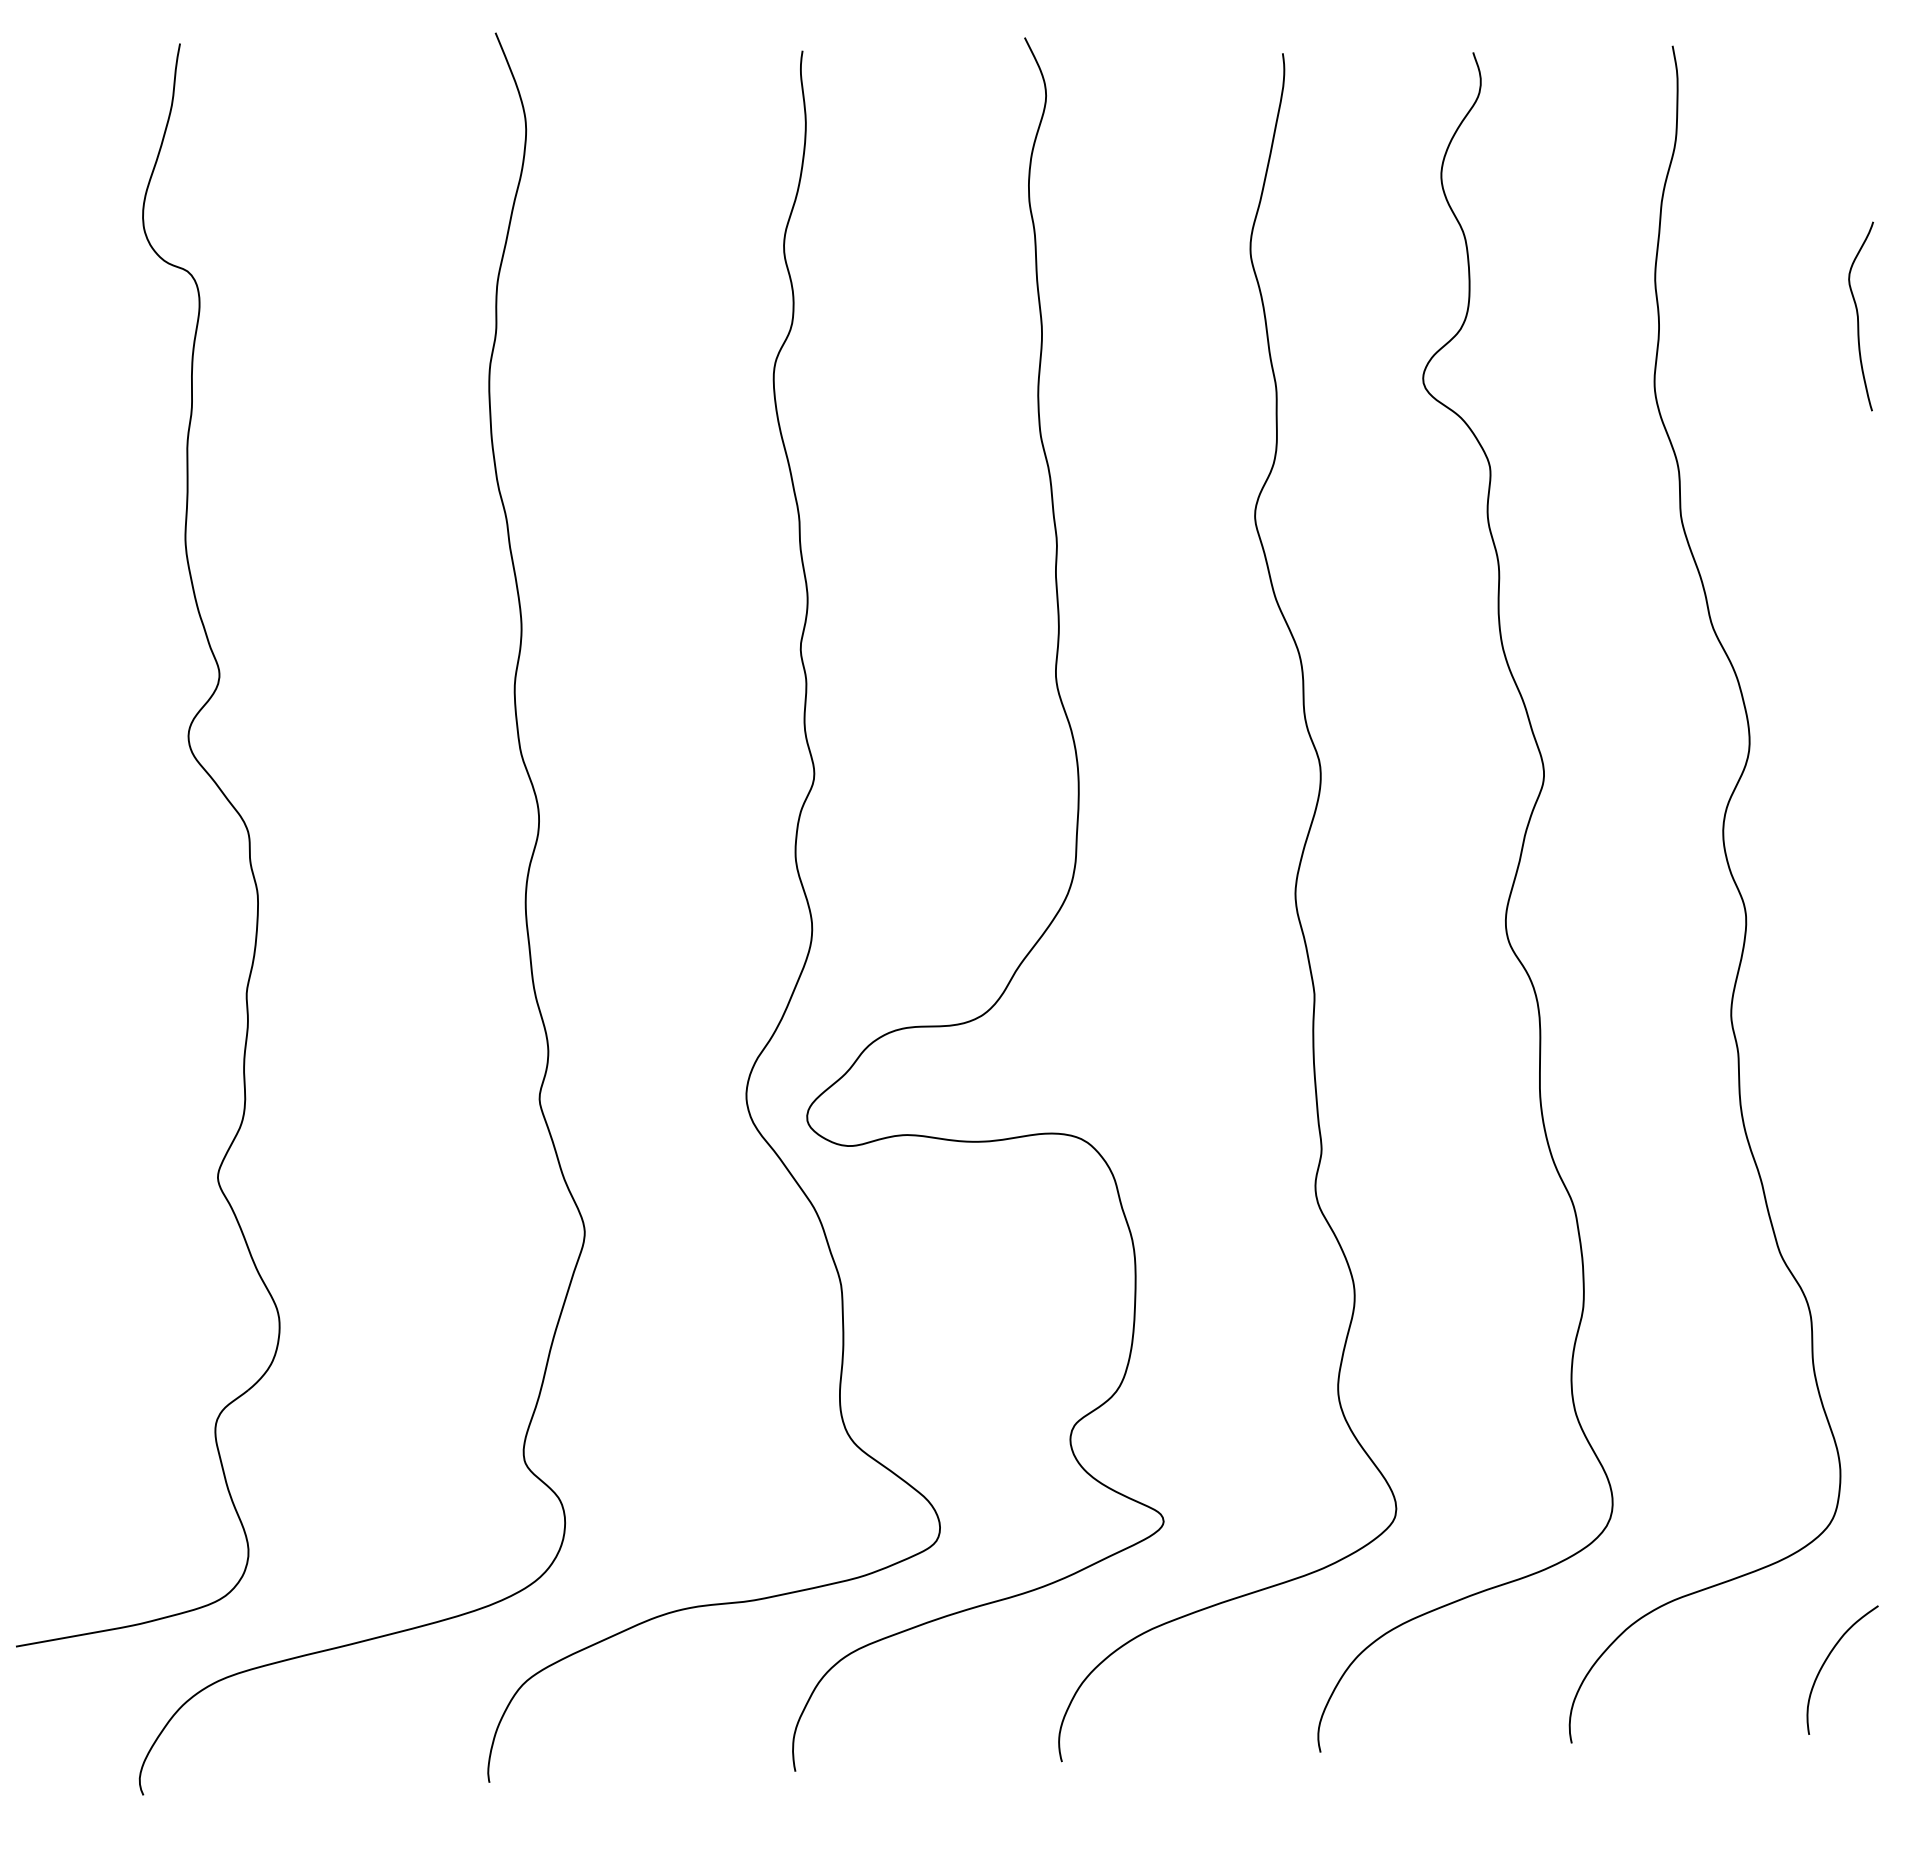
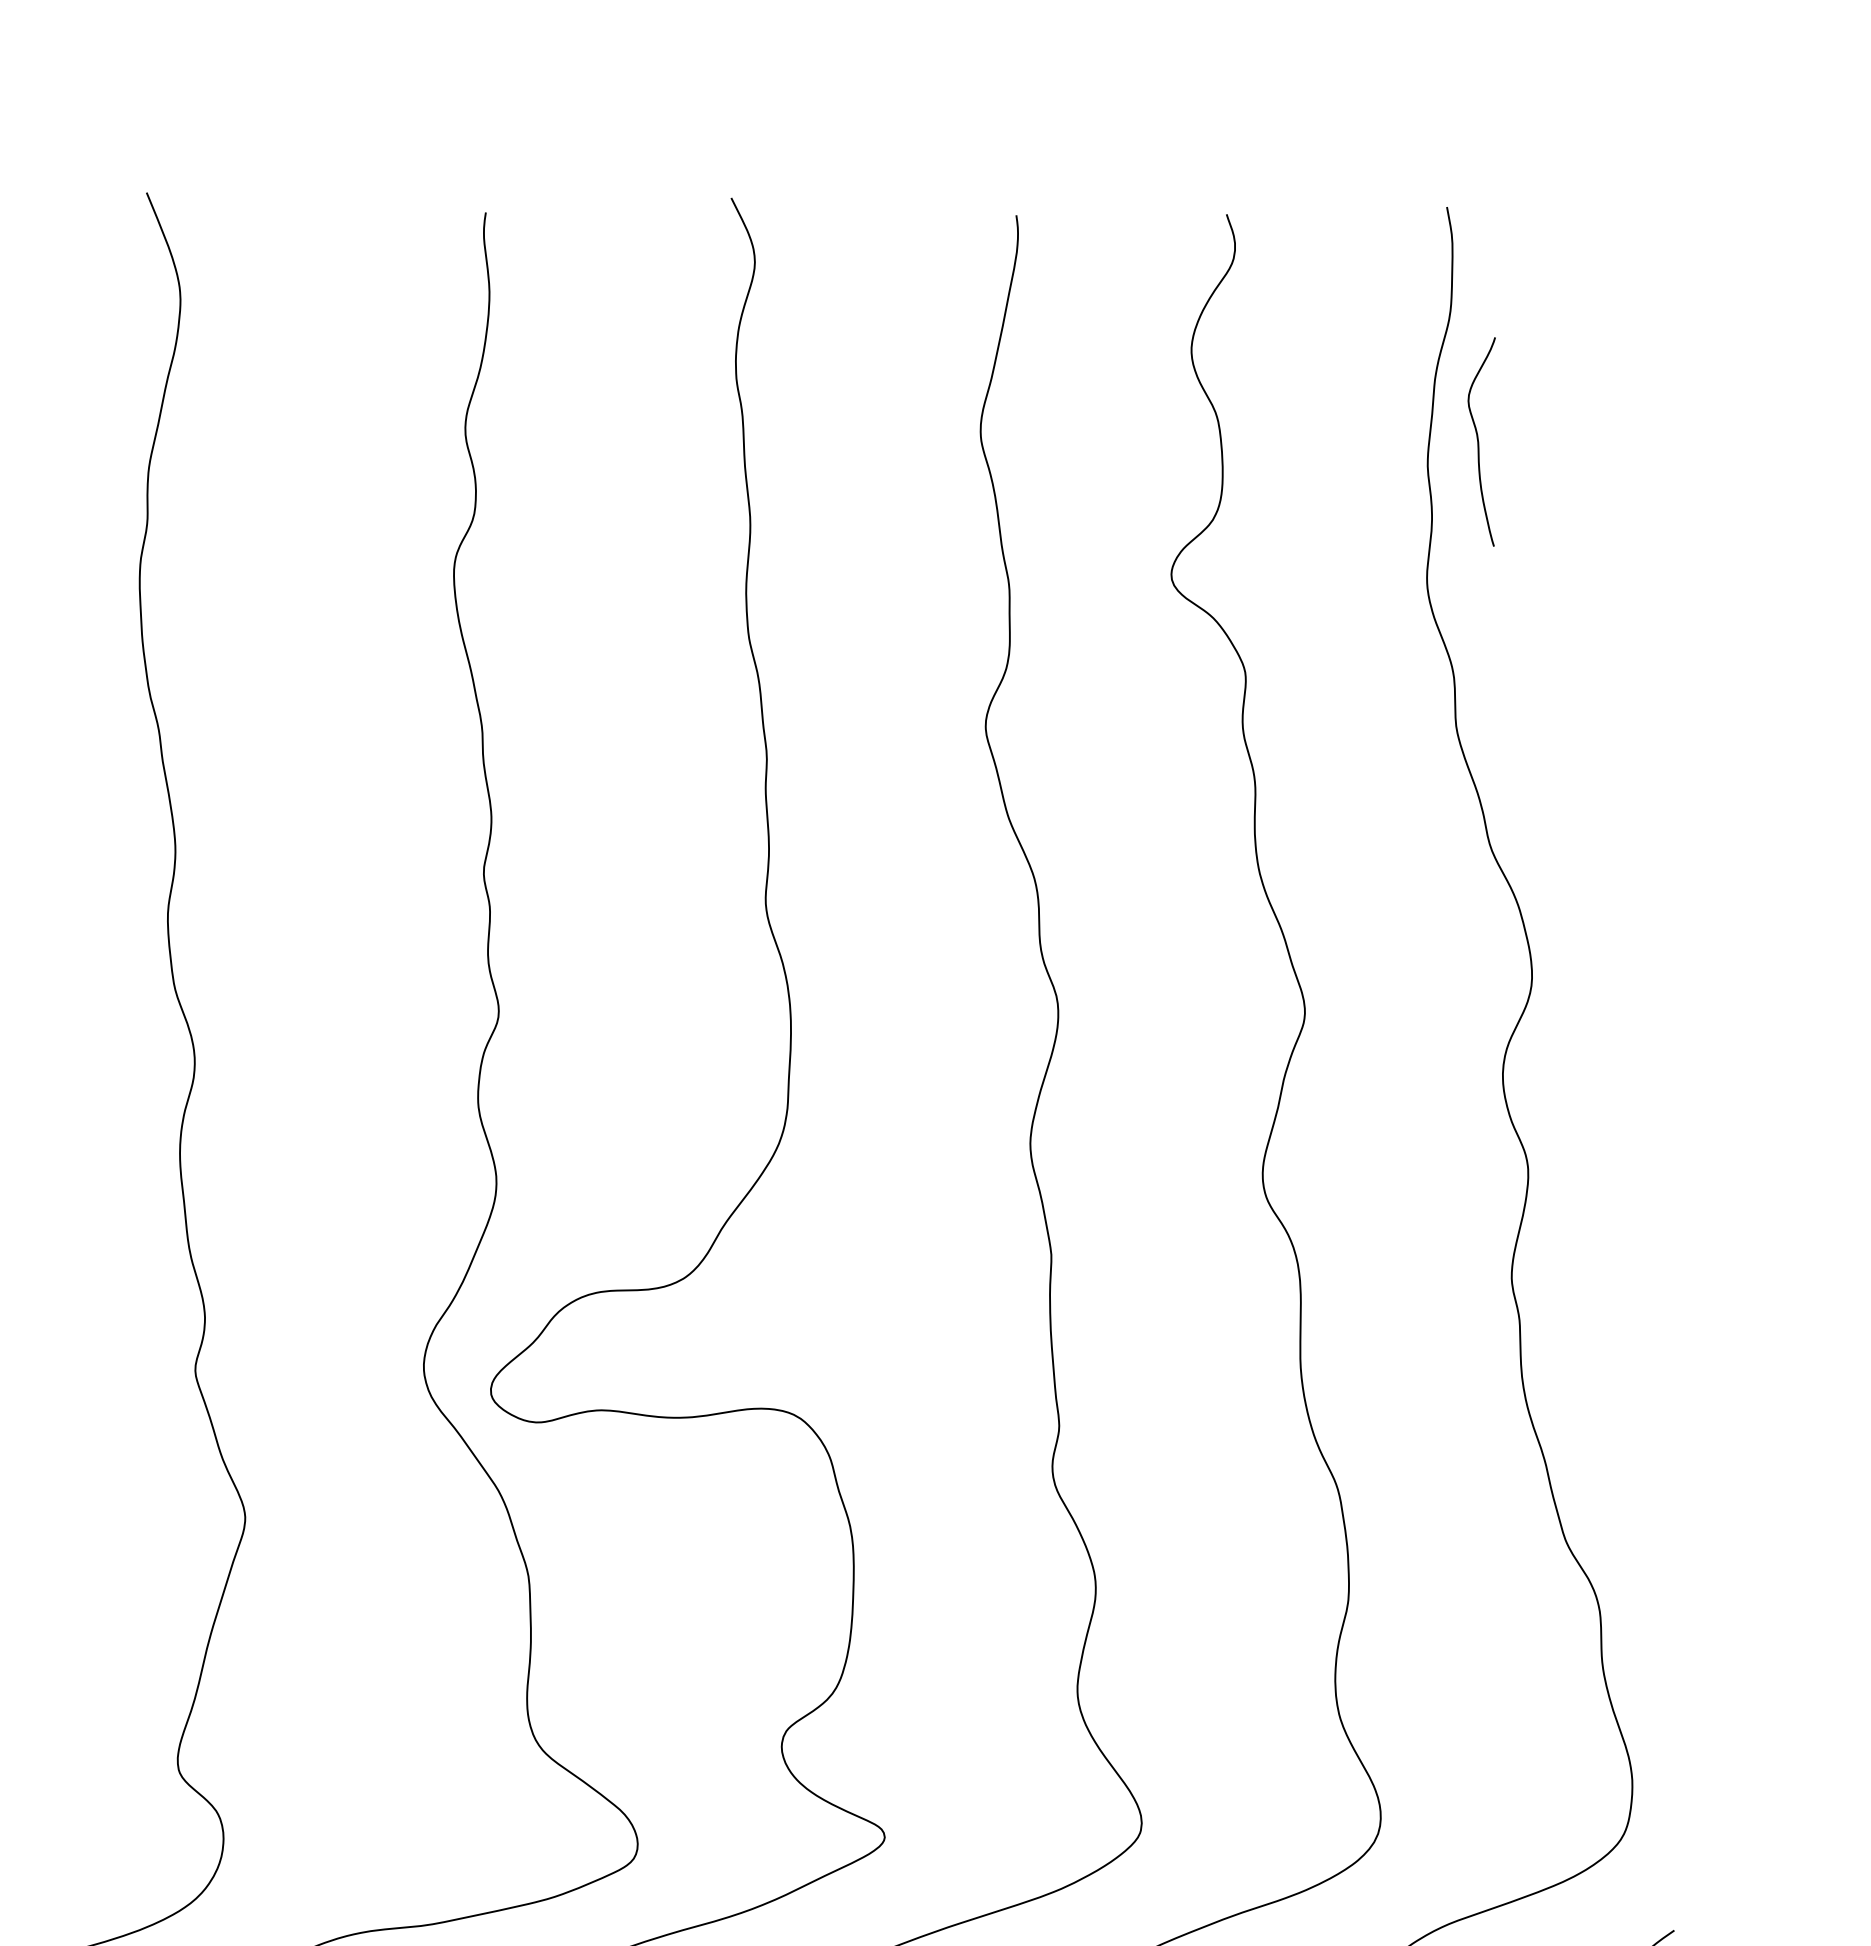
curve: (1858, 316) -> (1478, 441), moved

